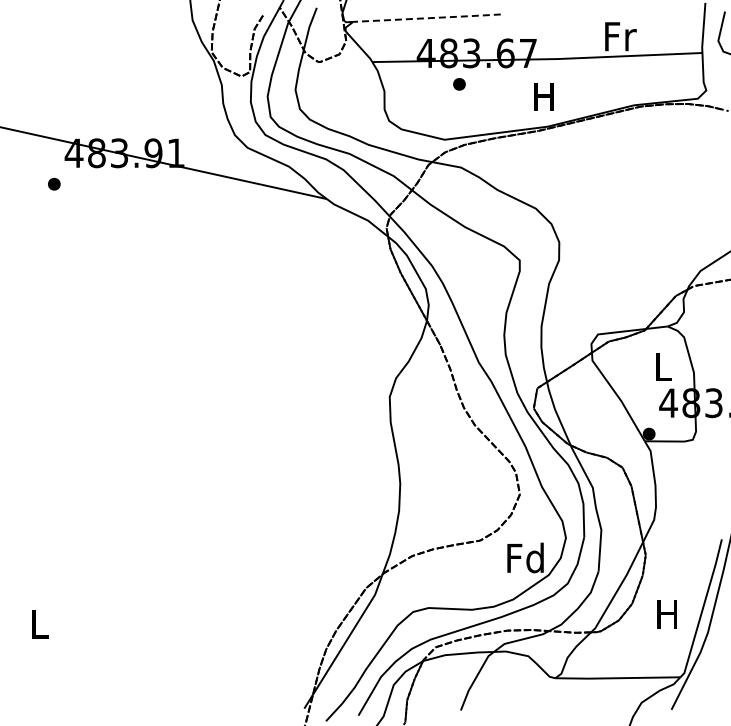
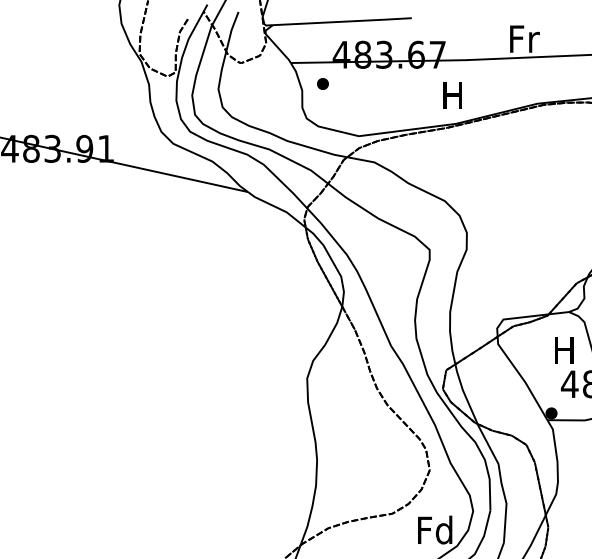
line: (427, 18) -> (342, 21), dashed -> solid
part: (459, 84) -> (322, 84), moved
text: (662, 366) -> (564, 349), L -> H

